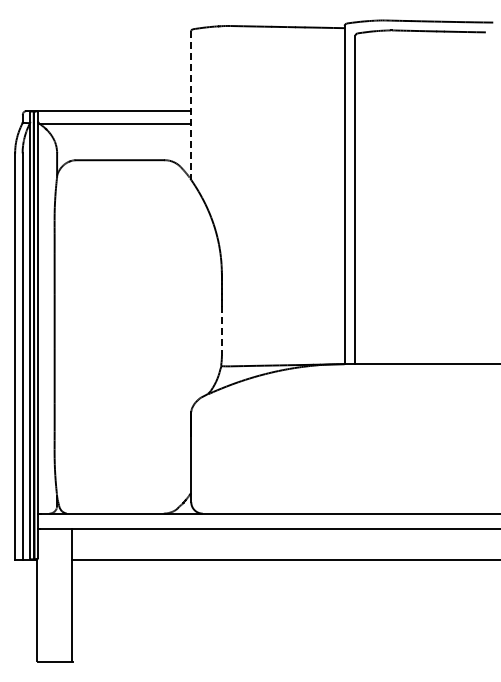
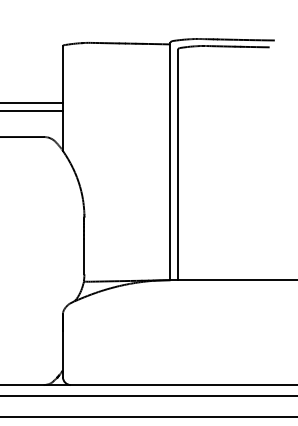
line: (191, 106) -> (63, 99), dashed -> solid
line: (221, 330) -> (84, 256), dashed -> solid

